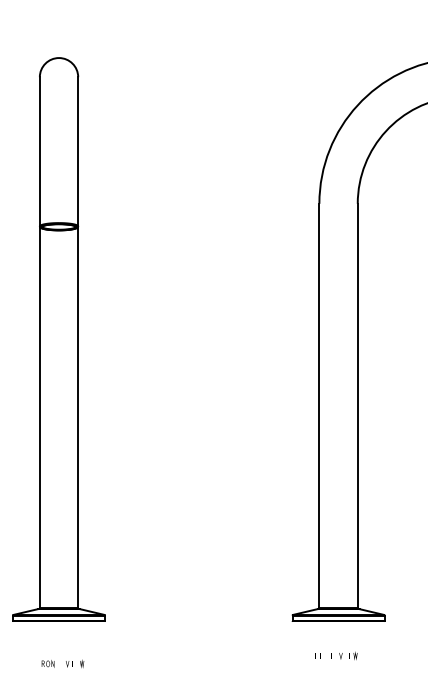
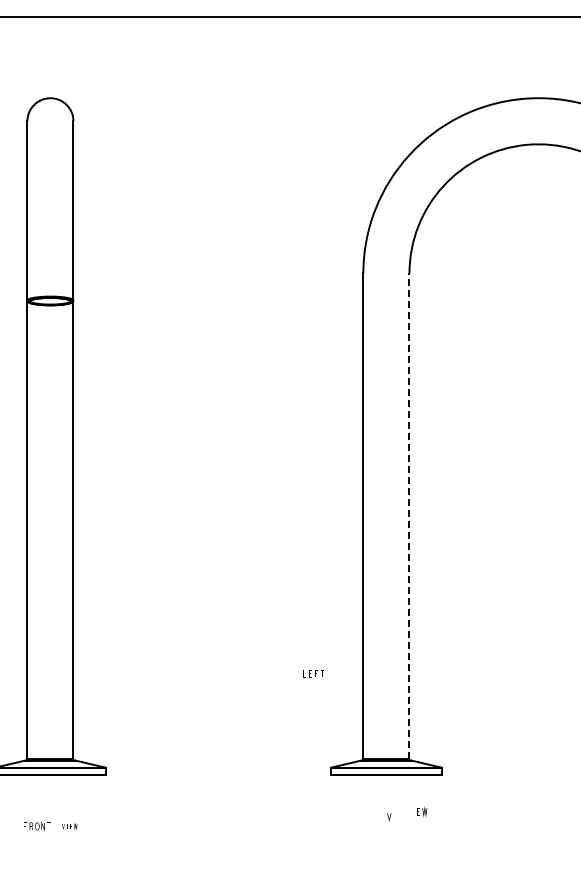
line: (357, 406) -> (409, 516), solid -> dashed
part: (323, 655) -> (313, 673), moved
part: (353, 655) -> (422, 811), moved
part: (74, 663) -> (69, 826), size x0.7

